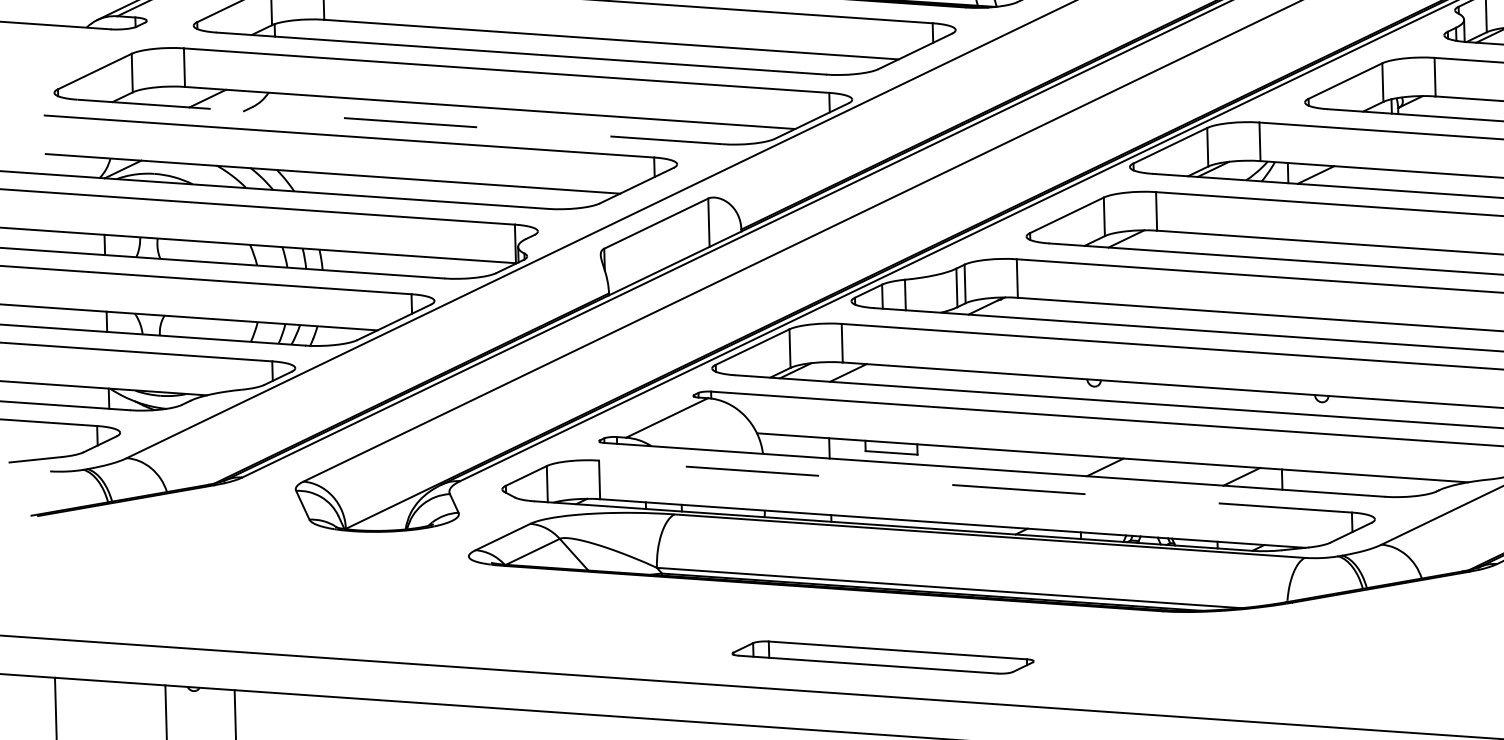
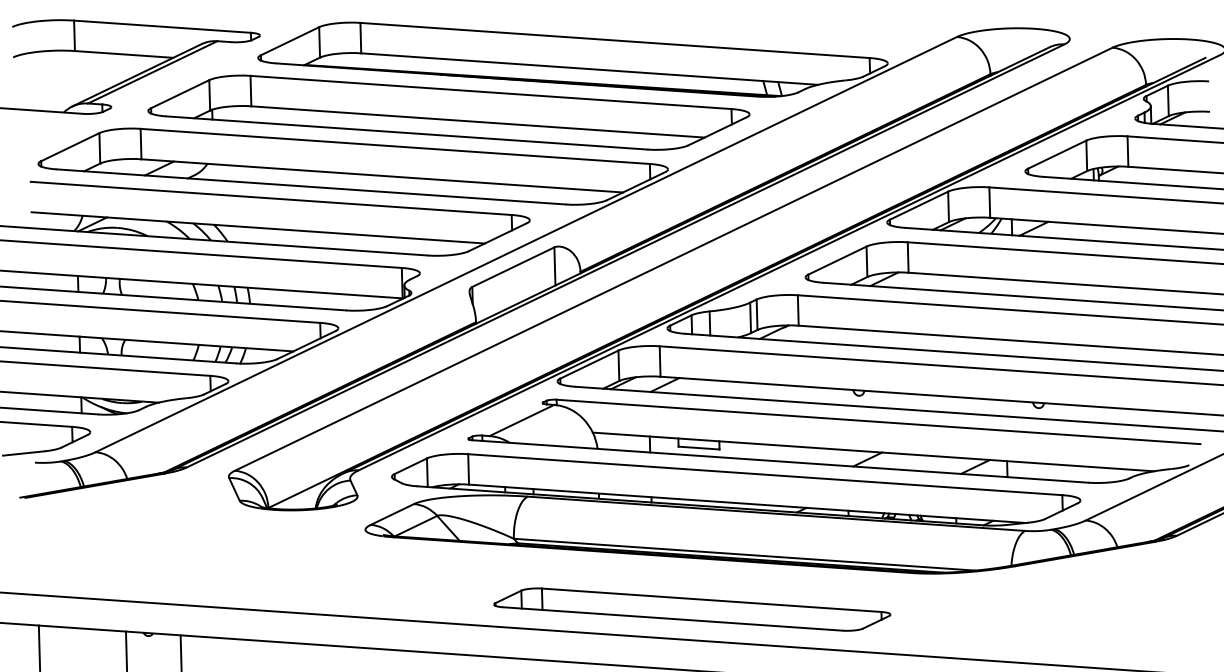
line: (400, 121) -> (311, 186), dashed -> solid
line: (975, 486) -> (765, 474), dashed -> solid
part: (883, 657) -> (692, 609), size x1.67

